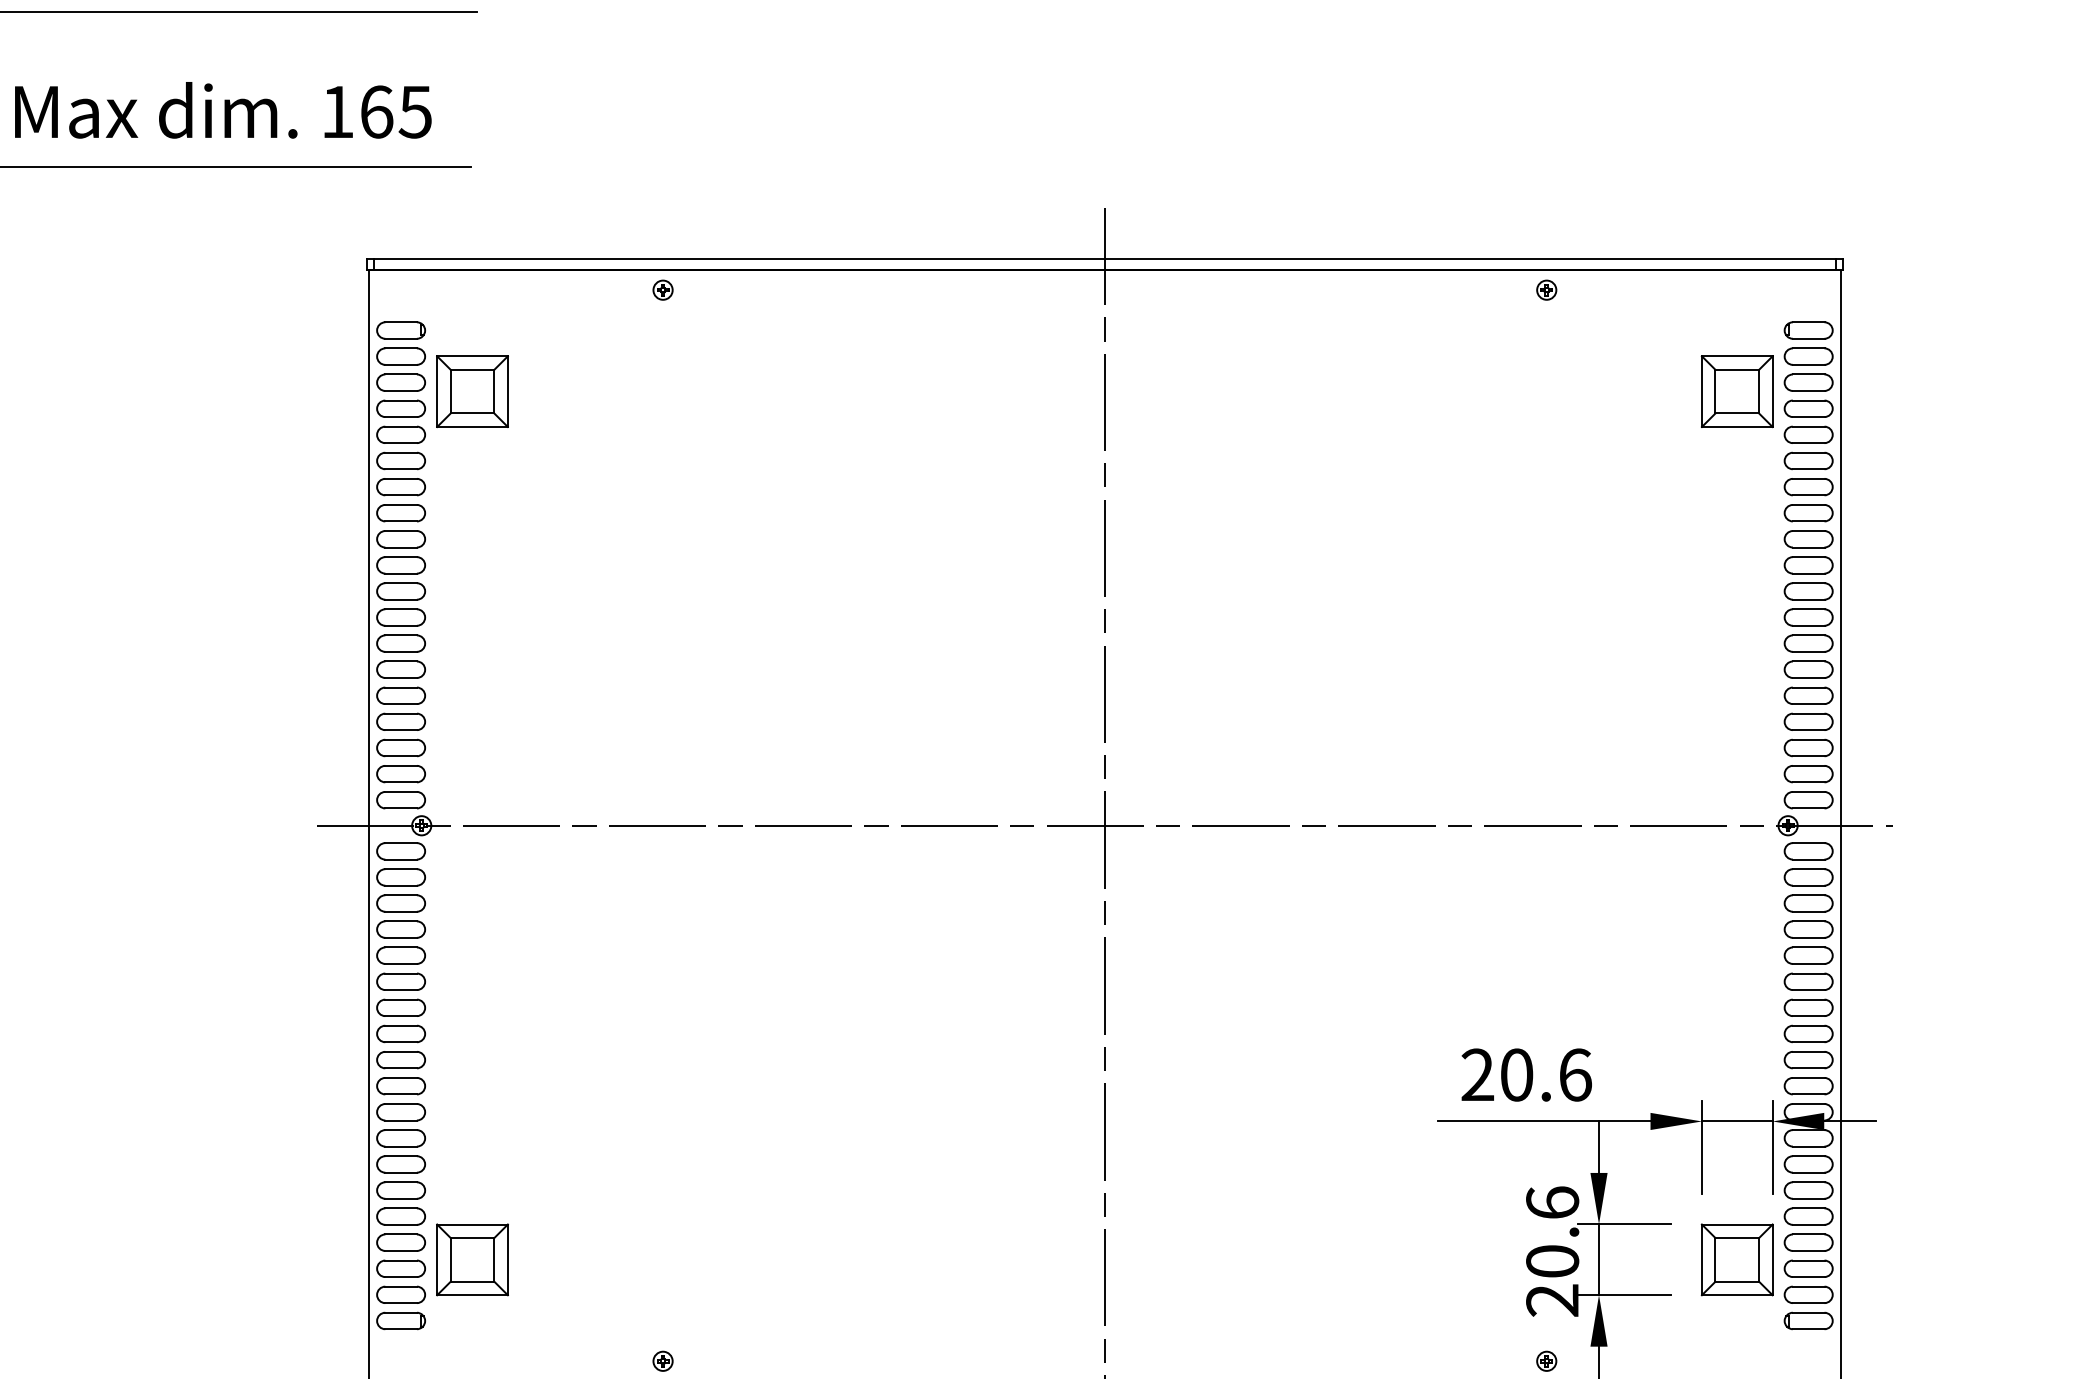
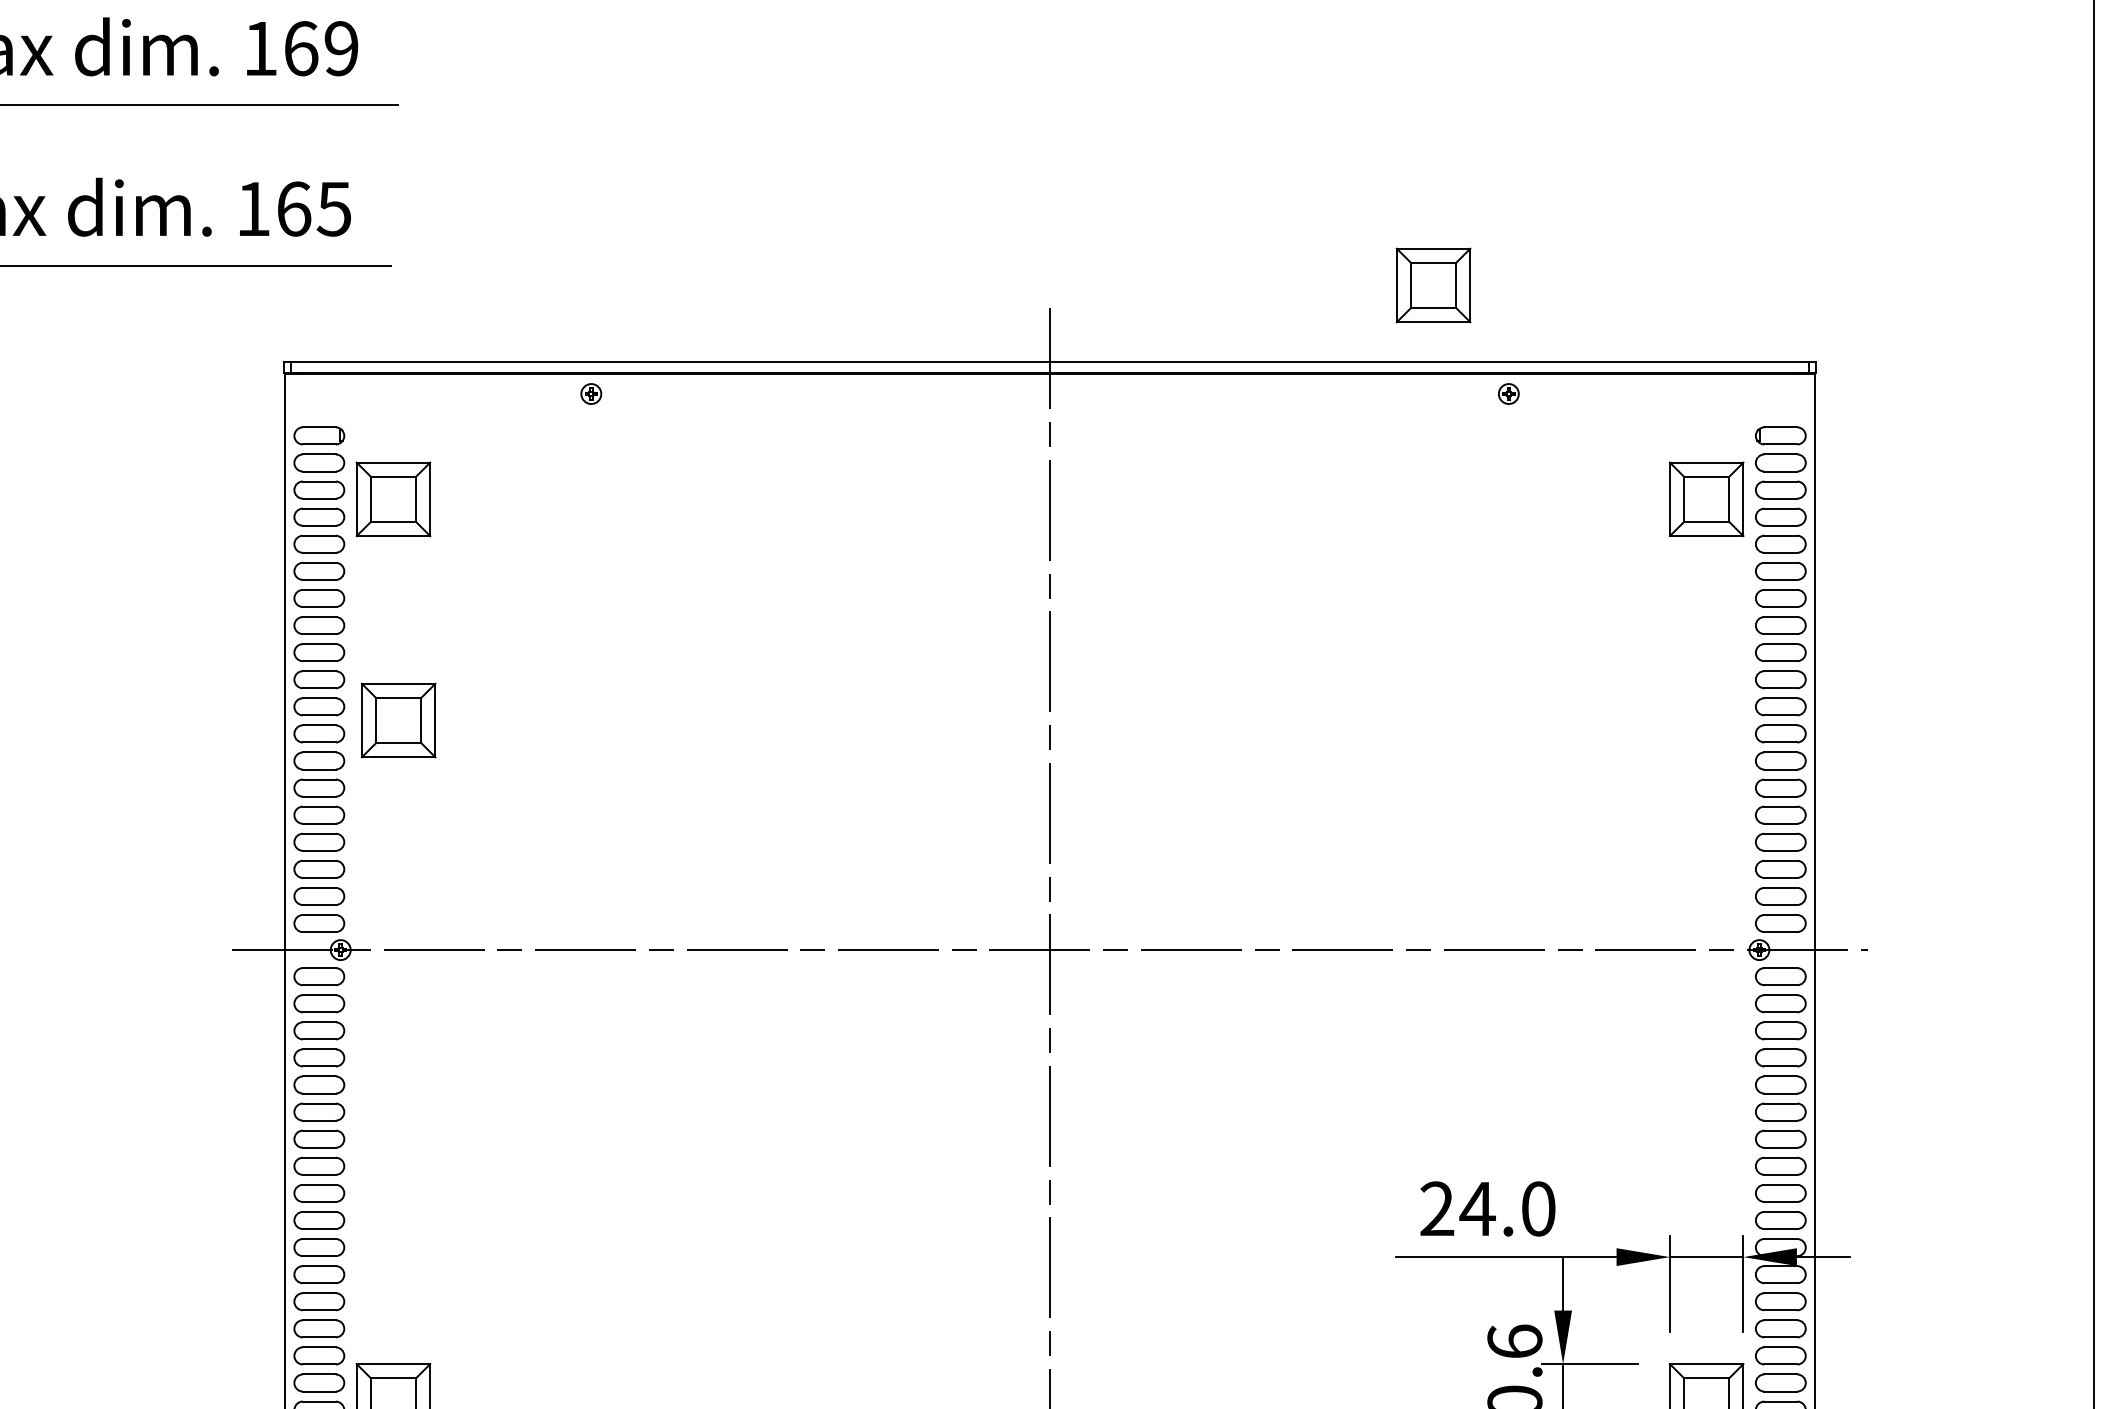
part: (1473, 185) -> (1432, 285), added
part: (477, 604) -> (398, 720), added
text: (1545, 1074) -> (1507, 1208), 20.6 -> 24.0

